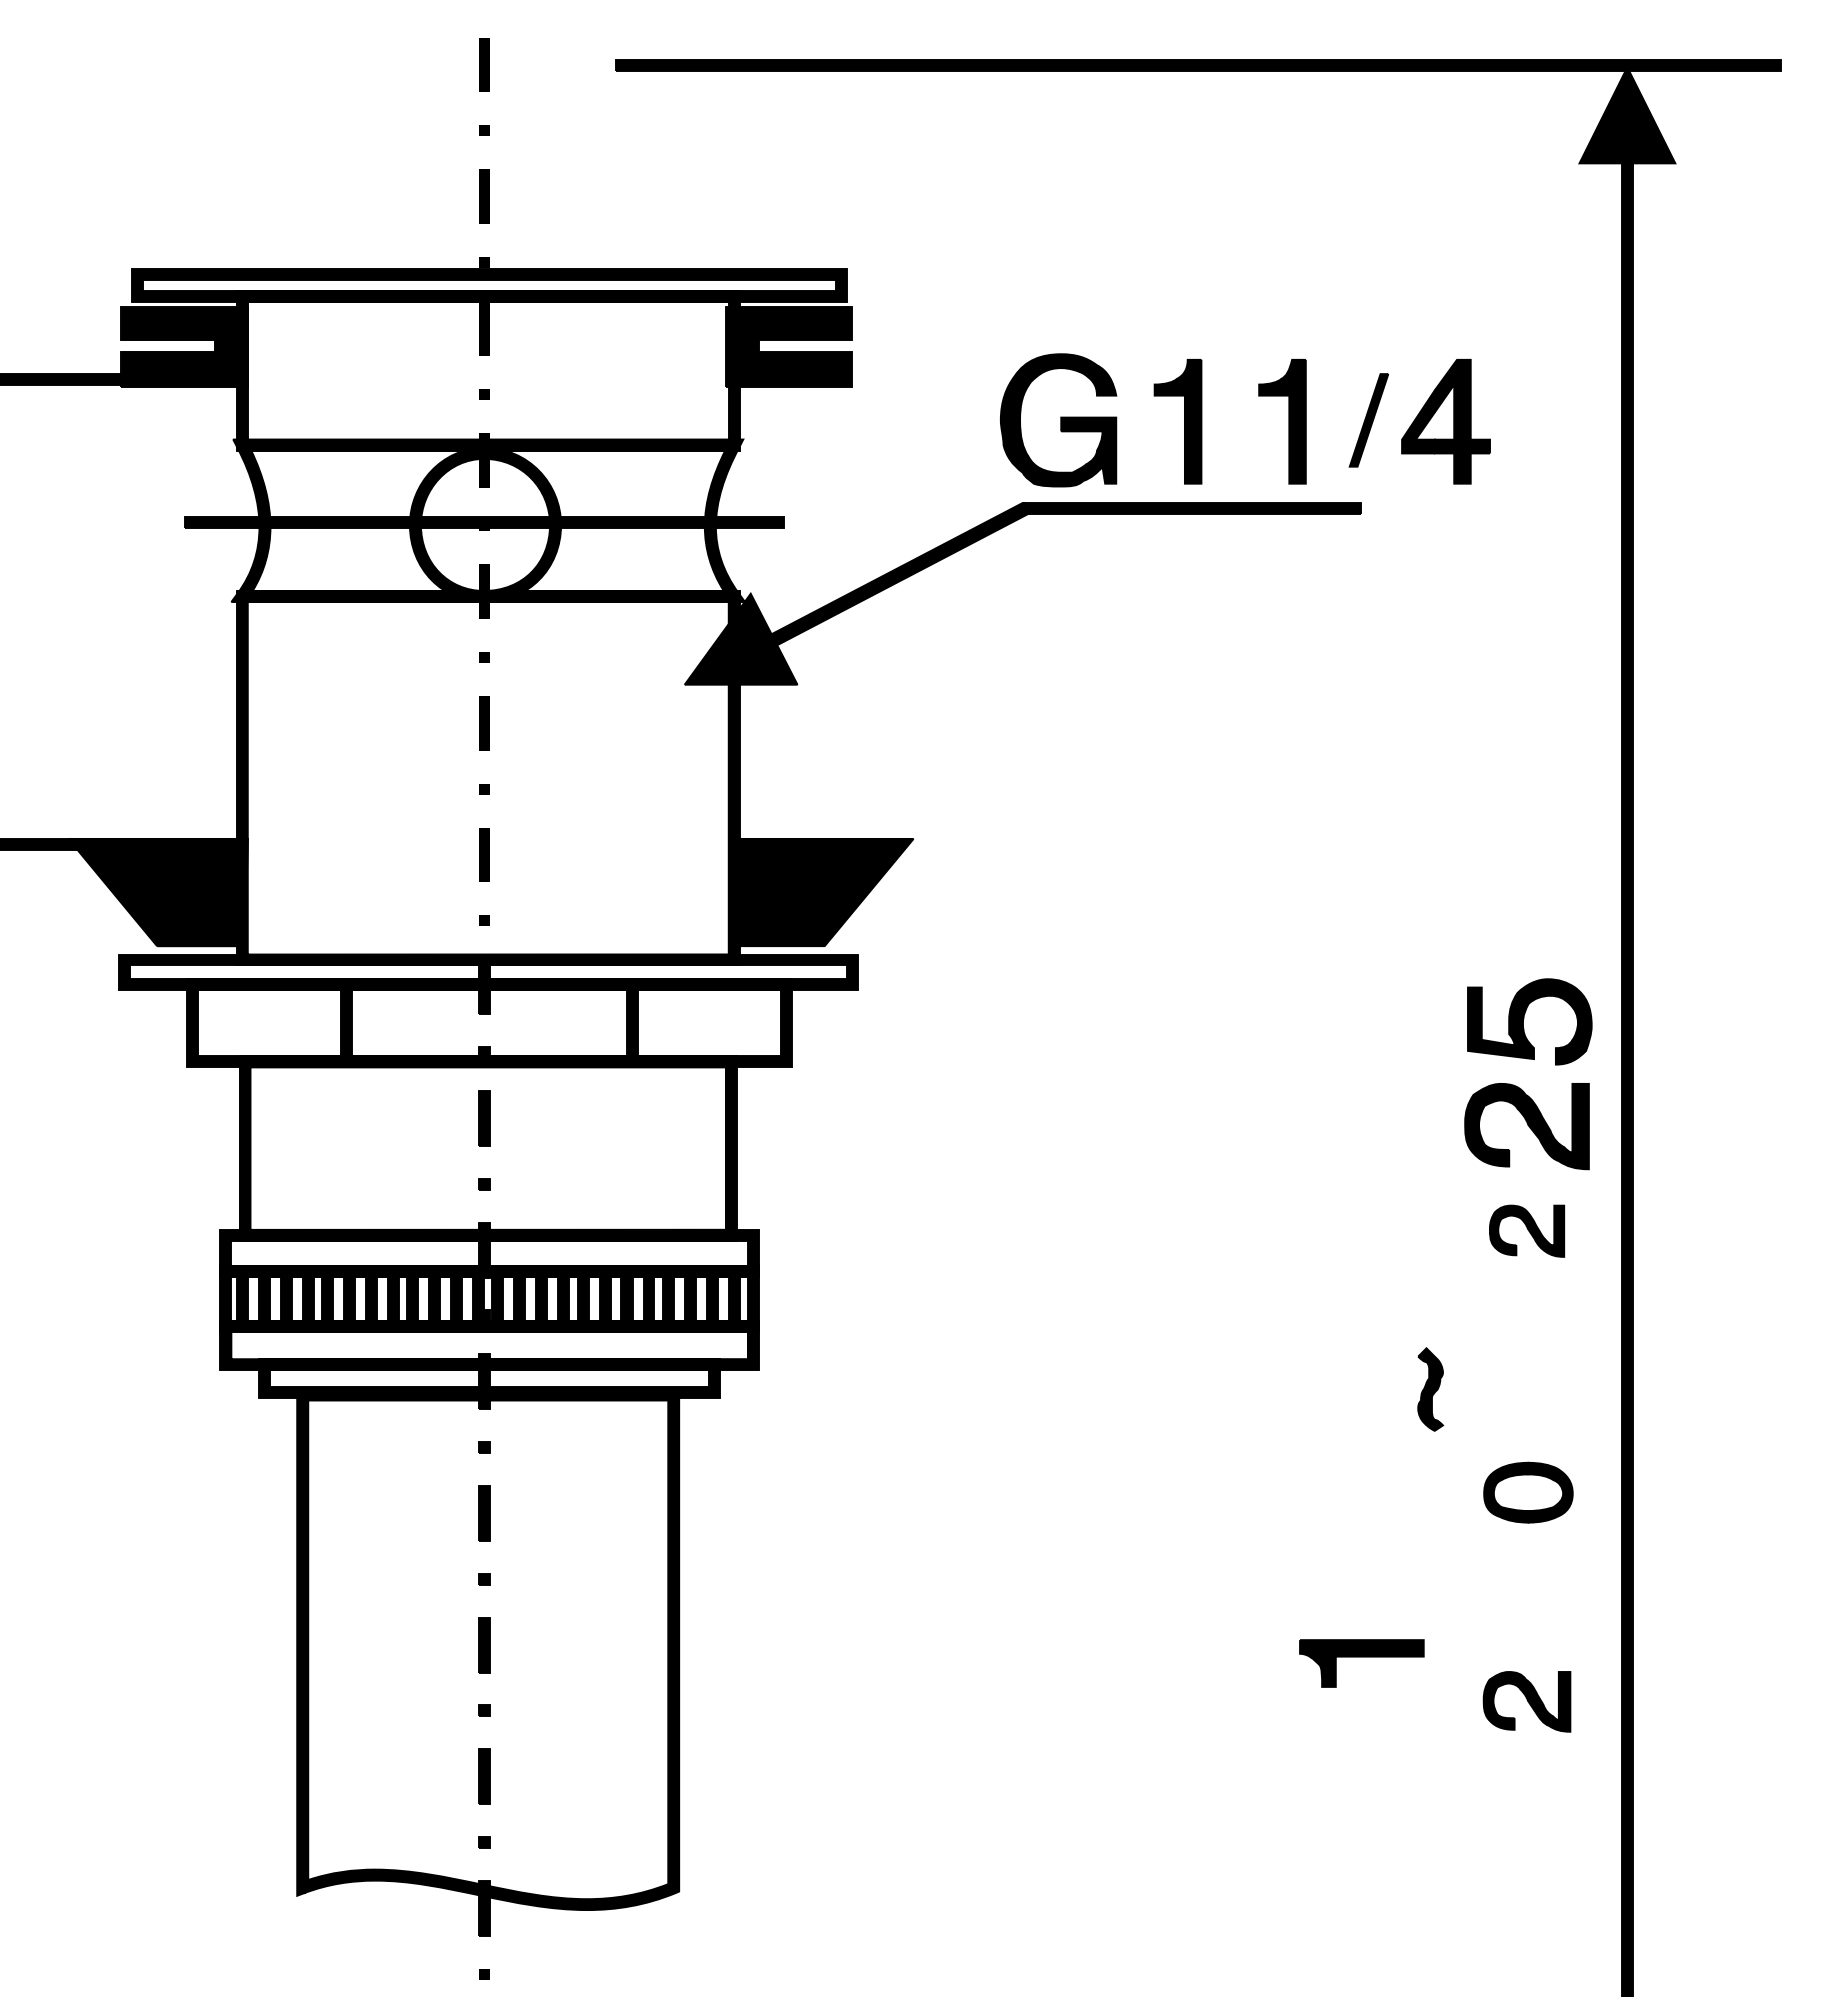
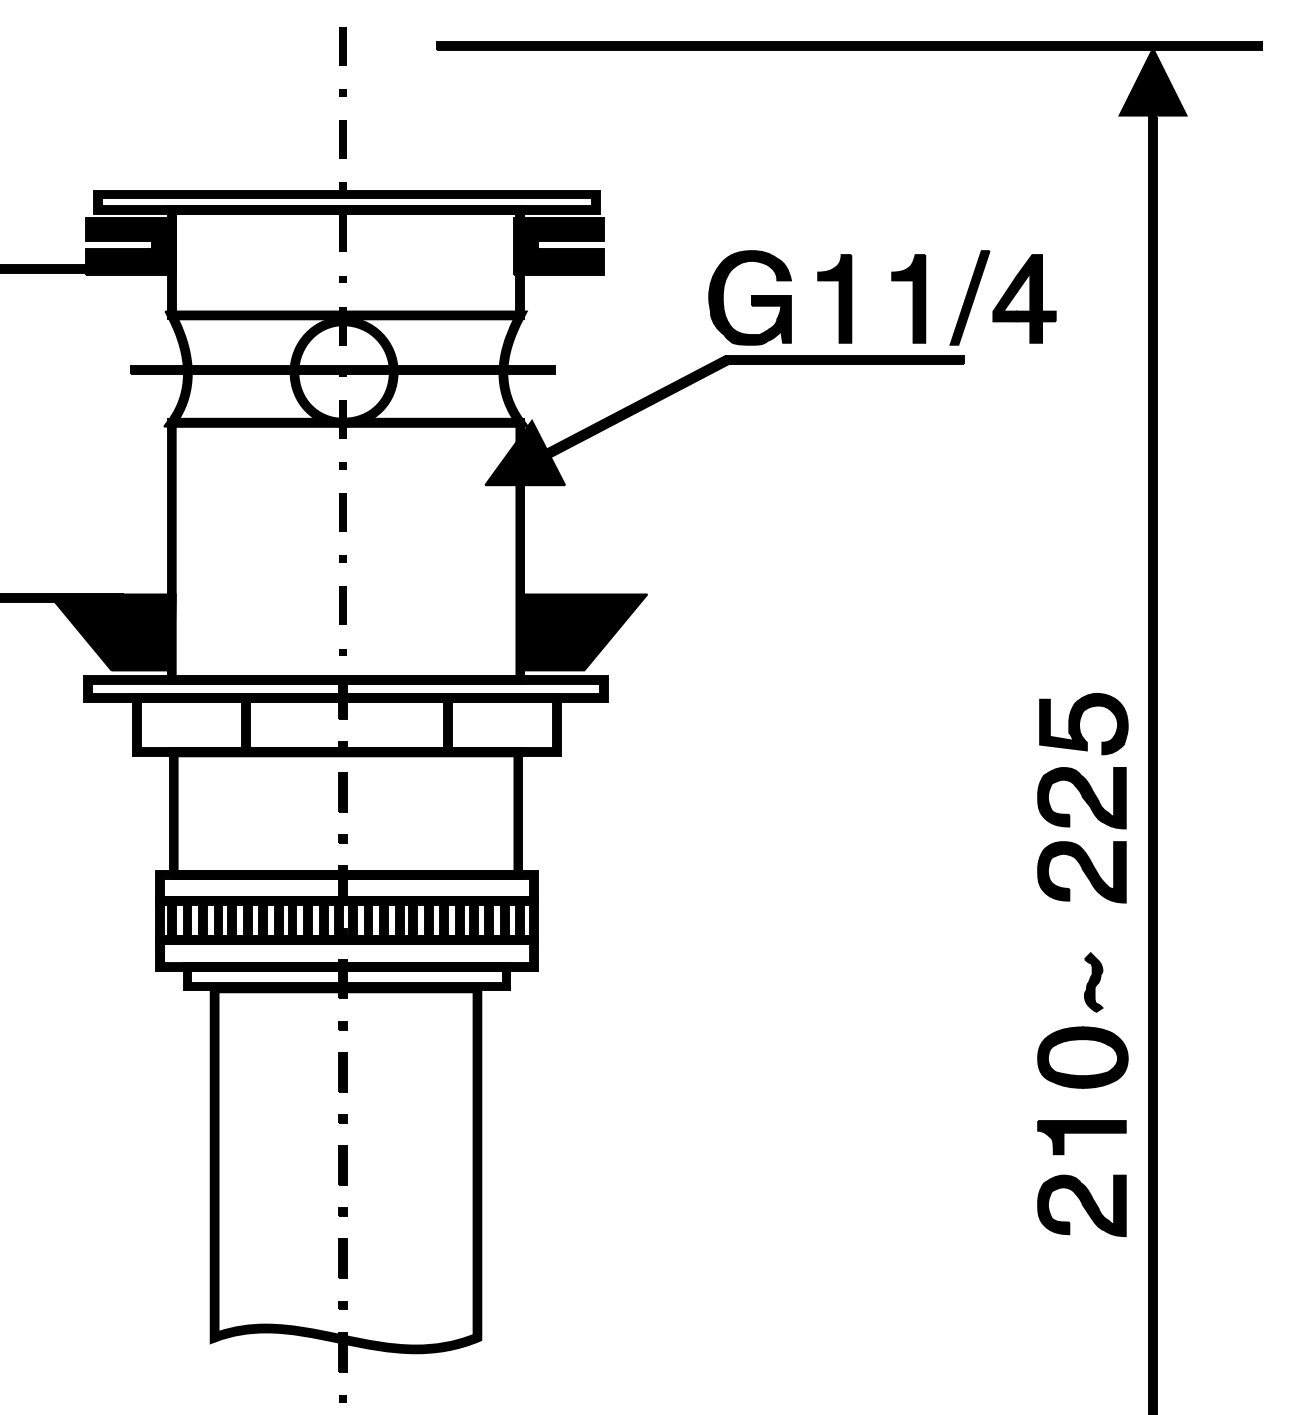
part: (1368, 419) -> (969, 297), size x1.43
part: (1526, 1231) -> (1081, 872), size x1.67
part: (1430, 1389) -> (1093, 982), moved
part: (1527, 1492) -> (1082, 1057), size x1.43
part: (1361, 1663) -> (1081, 1137), moved
part: (1526, 1701) -> (1081, 1205), size x1.43

